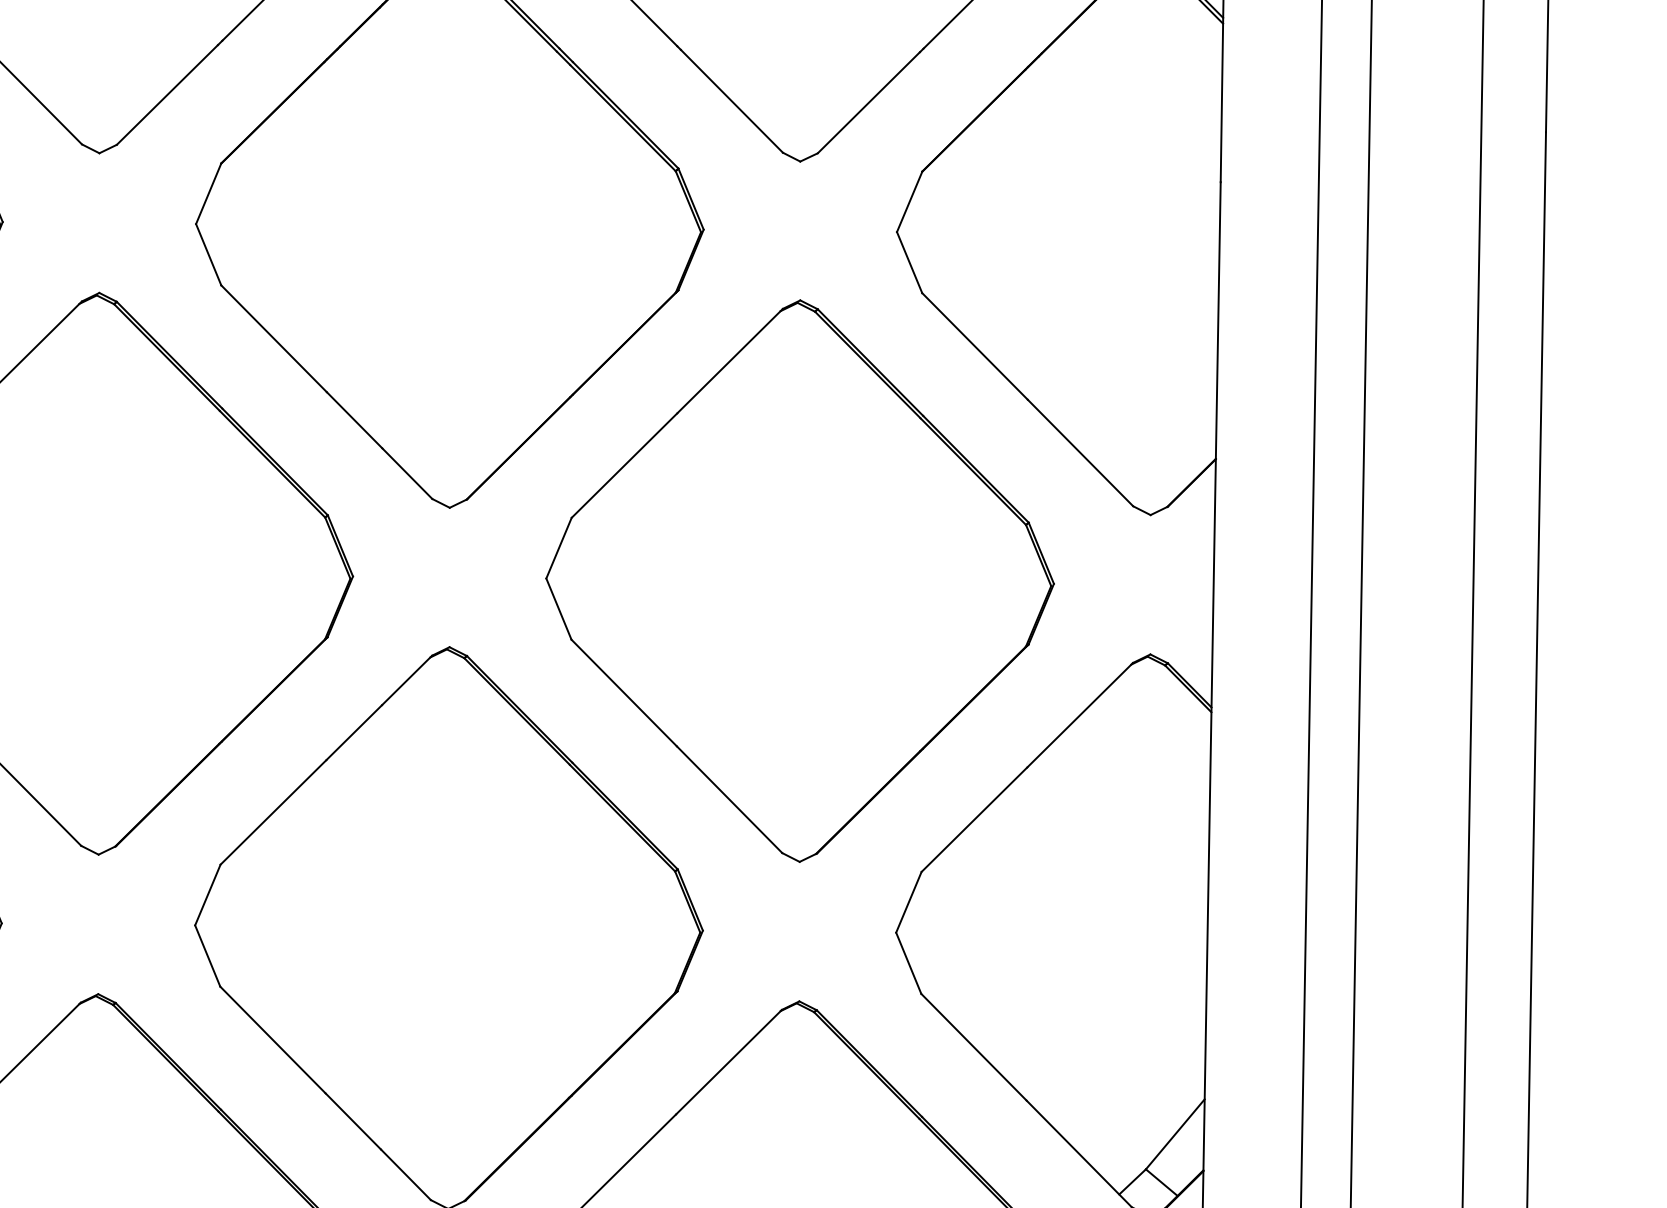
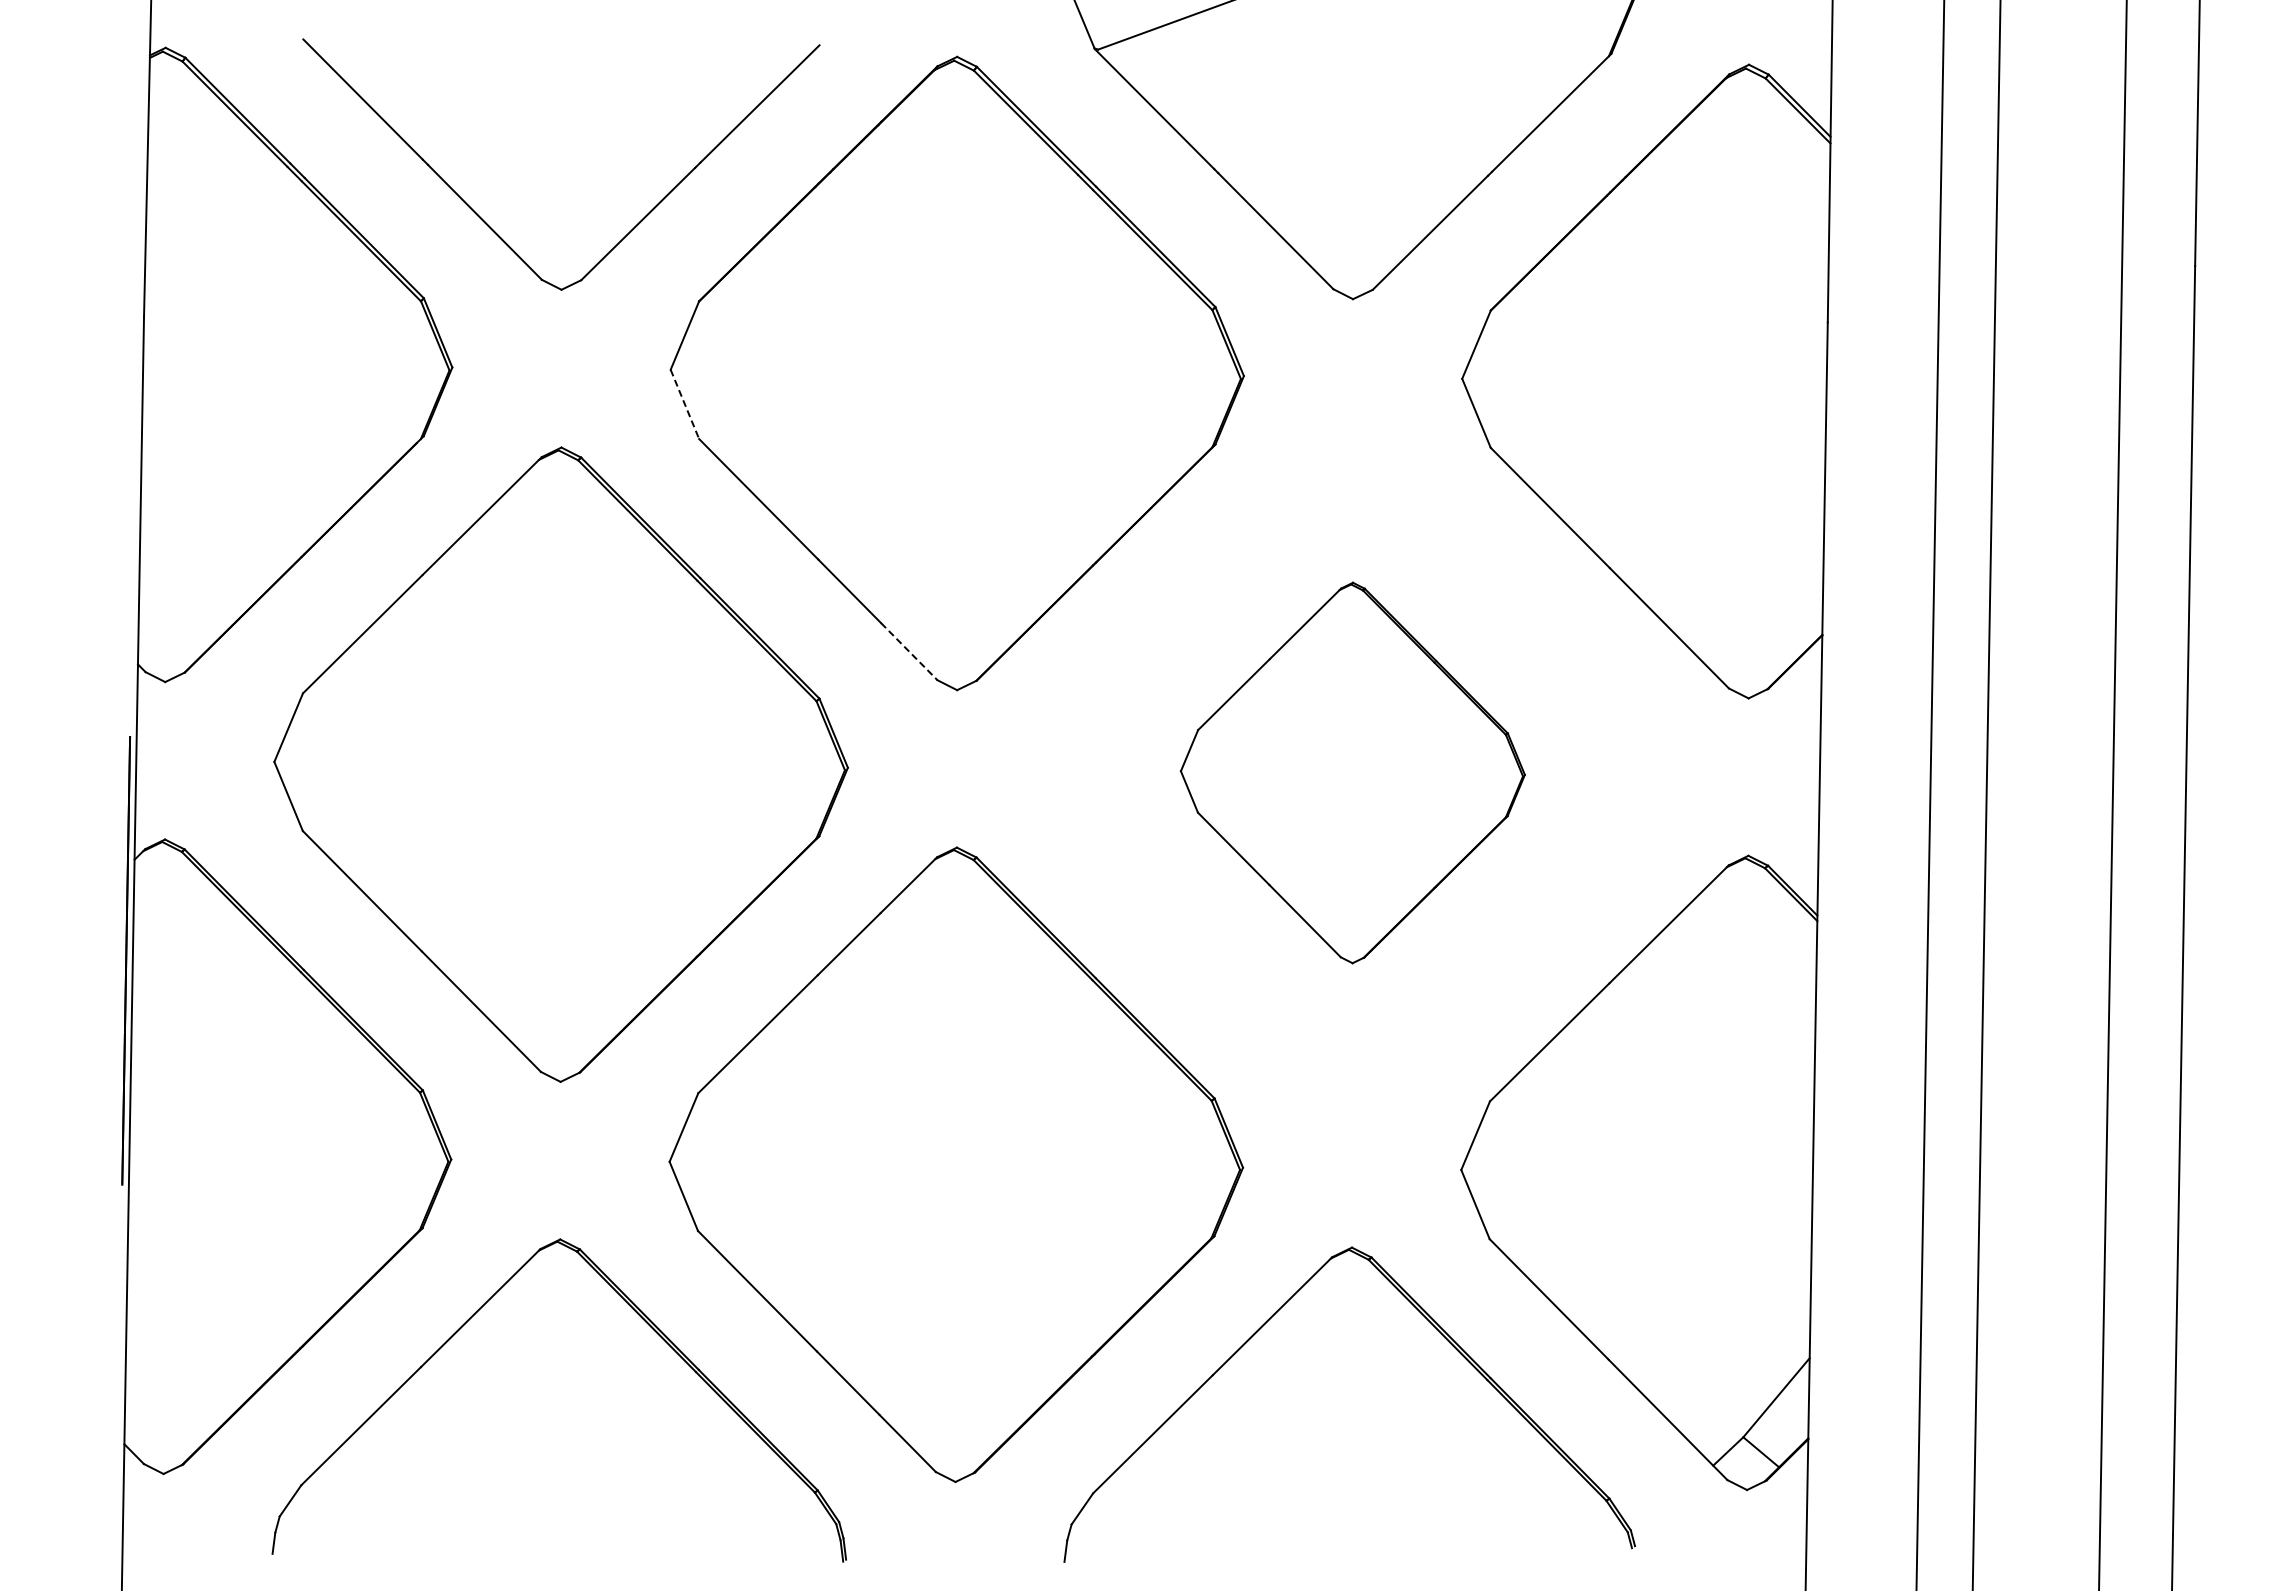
line: (209, 254) -> (685, 404), solid -> dashed
line: (407, 474) -> (909, 652), solid -> dashed
part: (799, 580) -> (1352, 772), size x0.6

